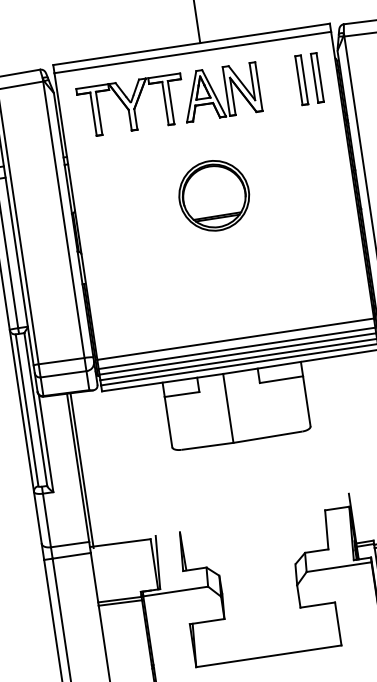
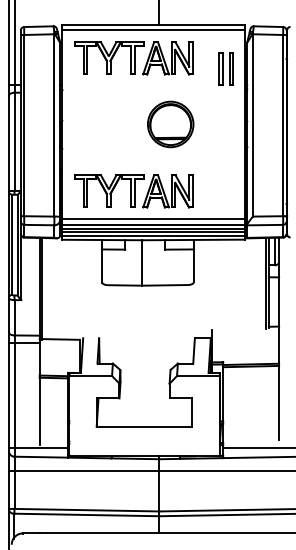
part: (307, 77) -> (225, 68), moved
part: (213, 195) -> (170, 124), moved
part: (198, 302) -> (133, 191), added

